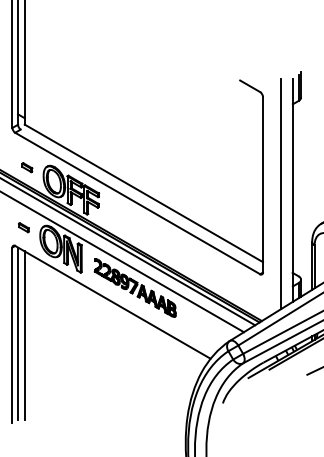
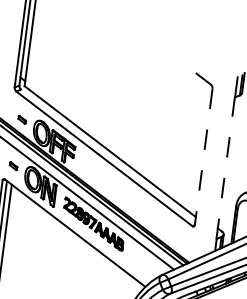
line: (262, 184) -> (203, 156), solid -> dashed
line: (281, 193) -> (217, 165), removed
line: (292, 195) -> (225, 168), solid -> dashed

